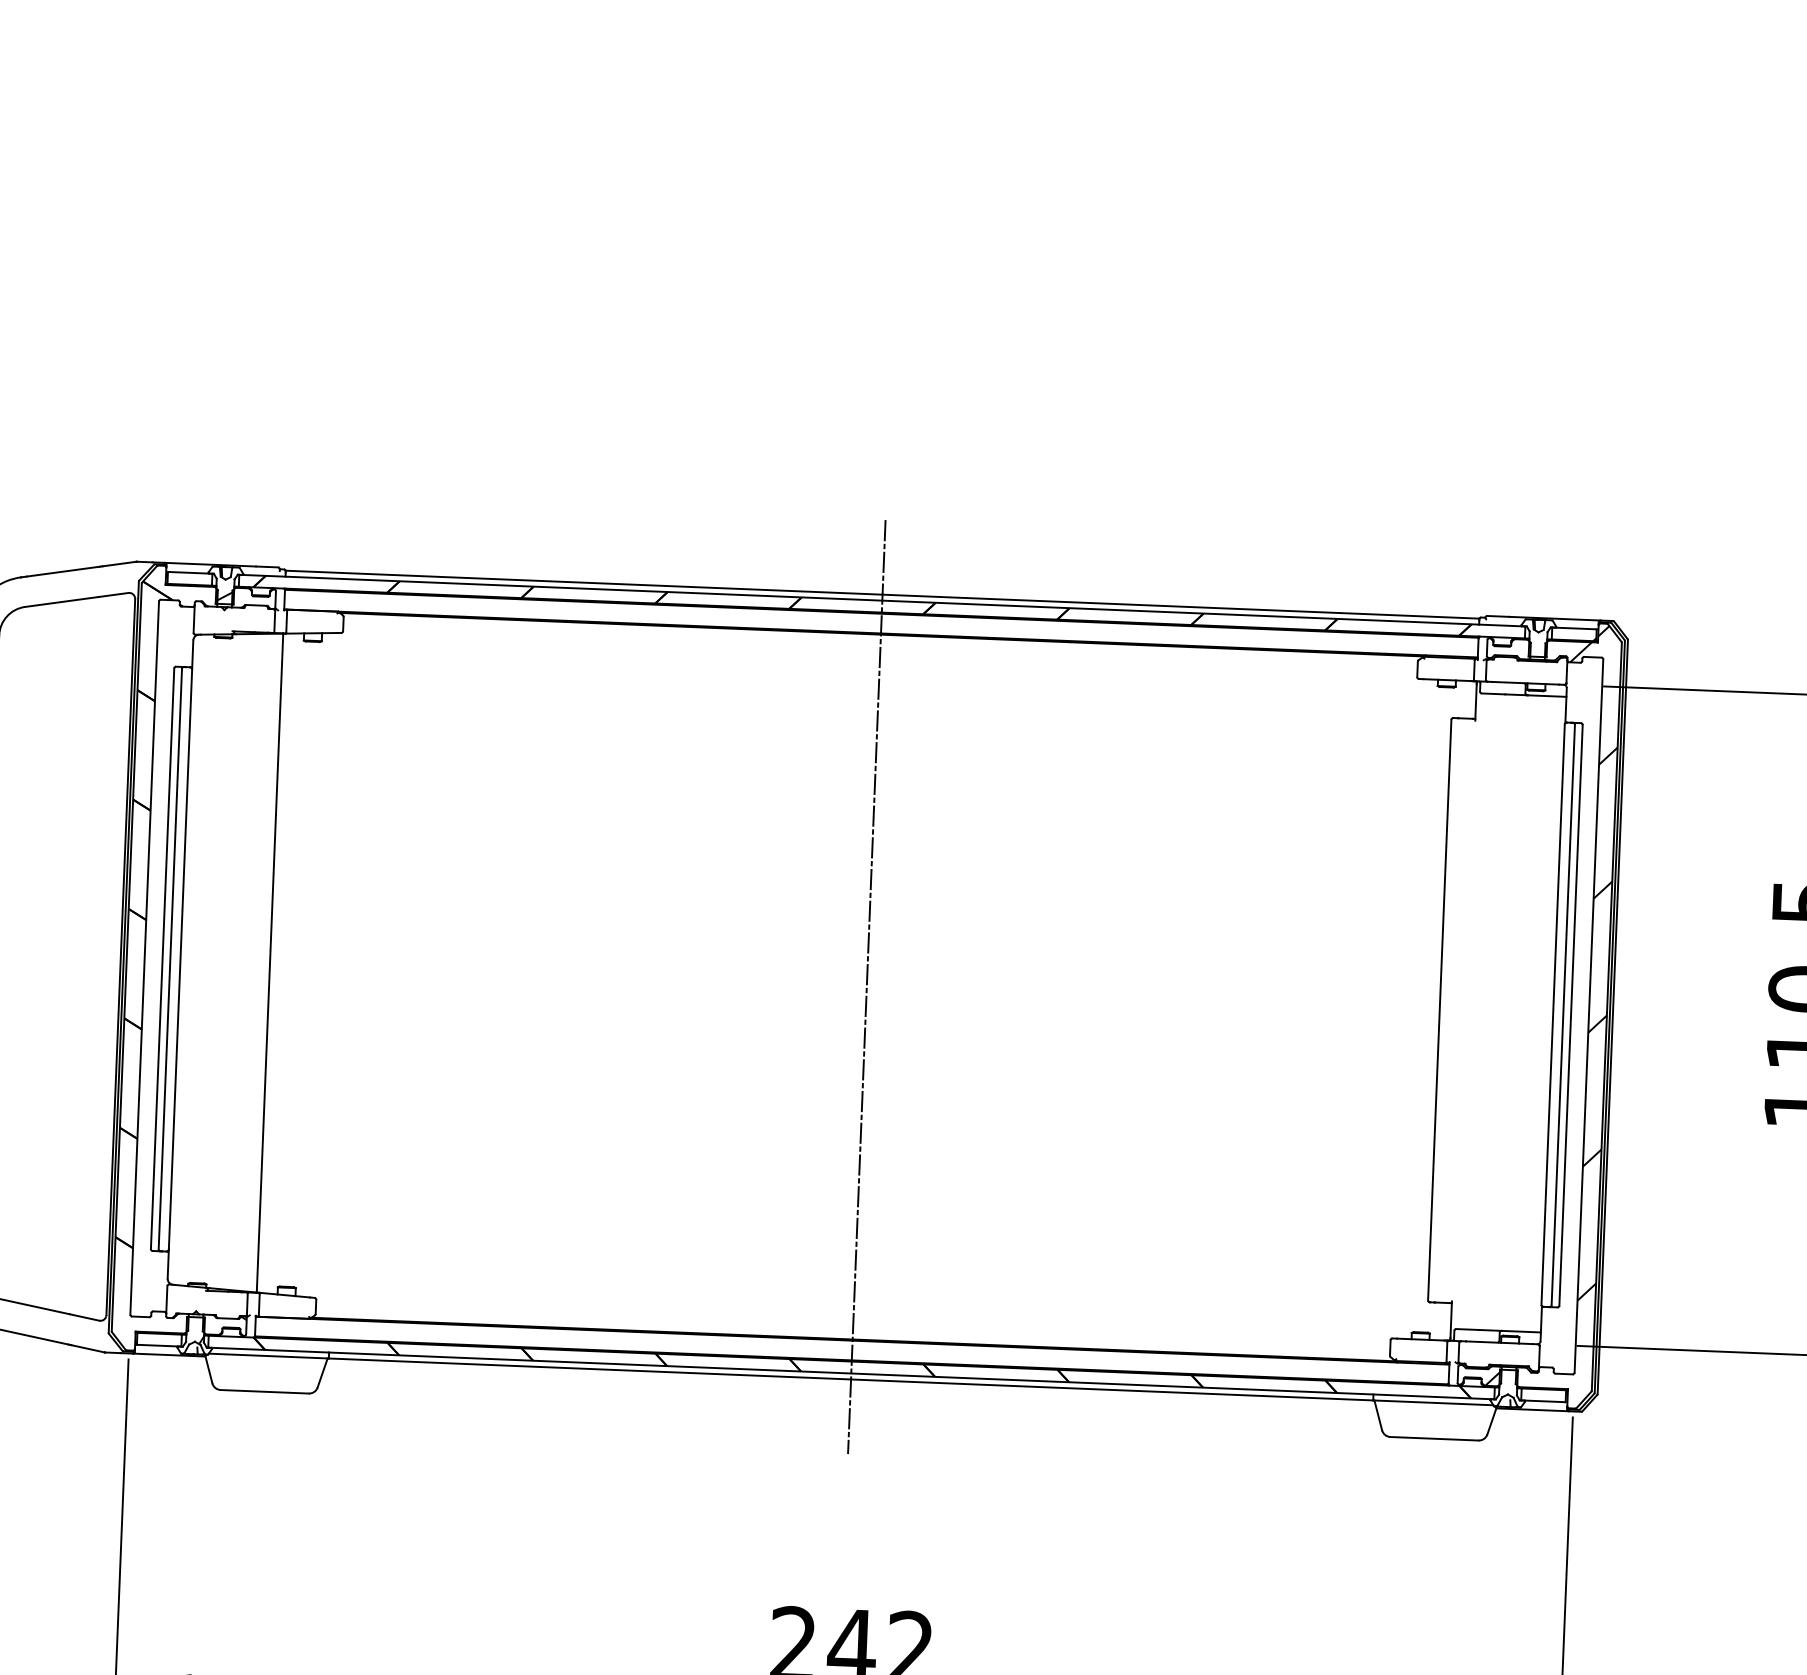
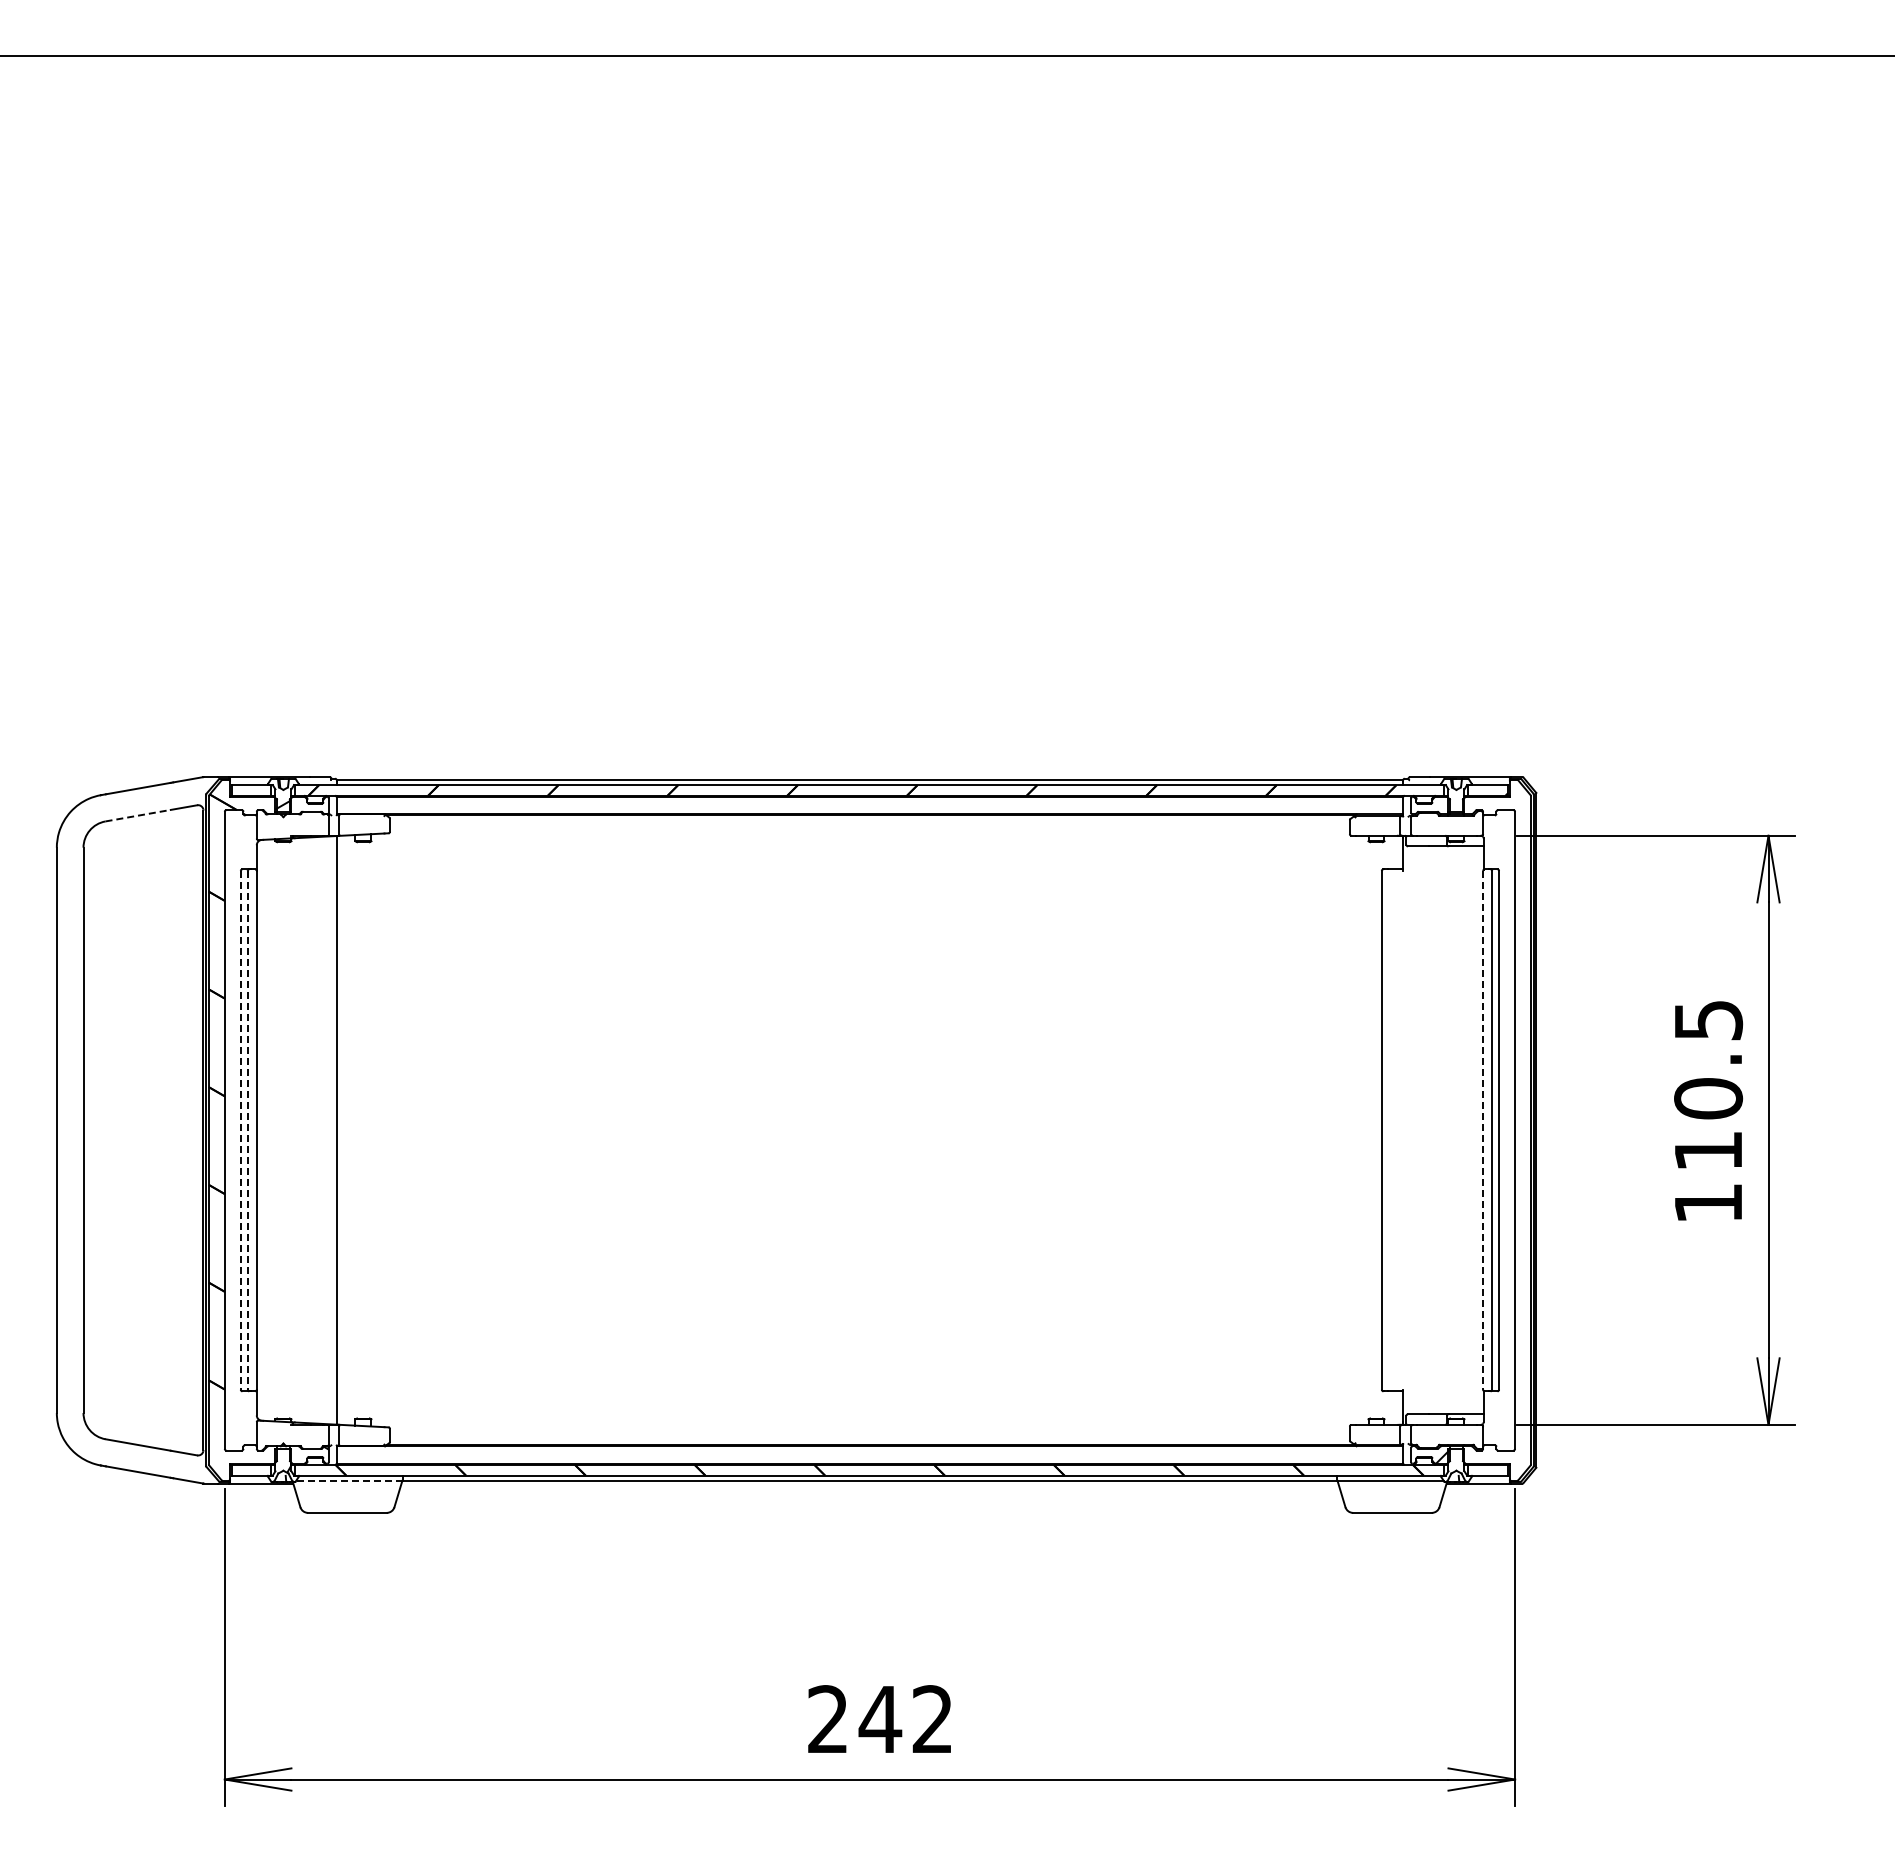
line: (62, 601) -> (138, 815), solid -> dashed
line: (162, 958) -> (240, 1130), solid -> dashed
line: (170, 959) -> (247, 1130), solid -> dashed
hatch: (1583, 962) -> (1508, 1082), removed
line: (866, 987) -> (869, 1130), removed
line: (1553, 1014) -> (1483, 1130), solid -> dashed
line: (268, 1355) -> (349, 1480), solid -> dashed

